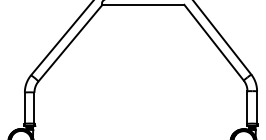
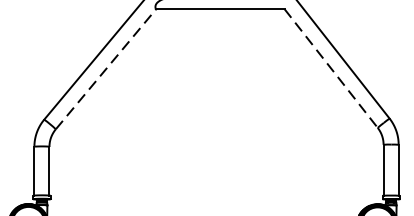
line: (70, 43) -> (105, 69), solid -> dashed
line: (214, 43) -> (331, 69), solid -> dashed

